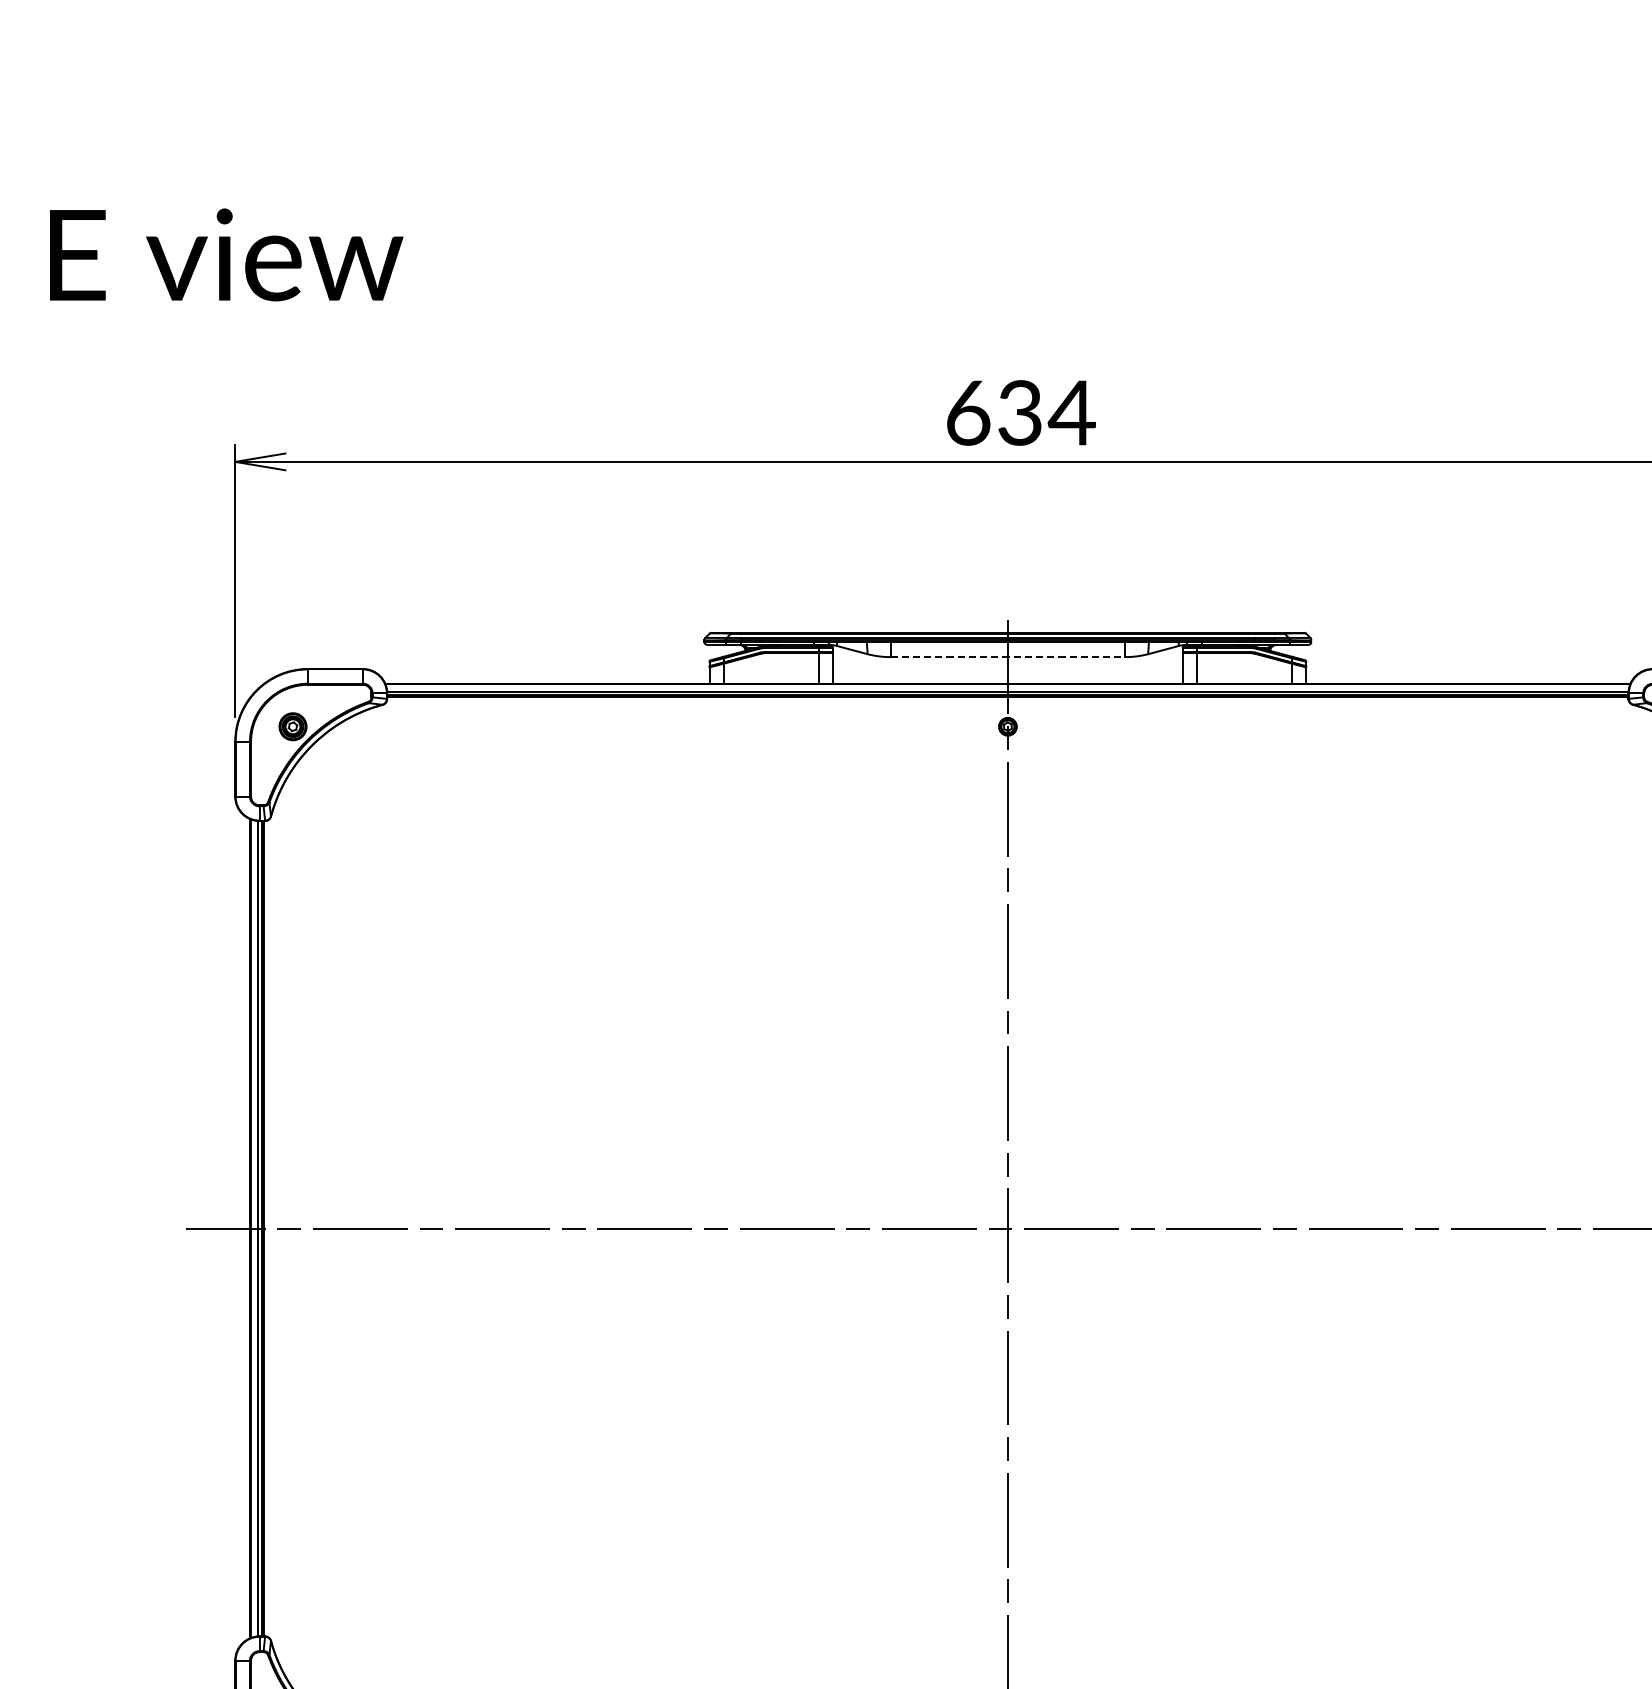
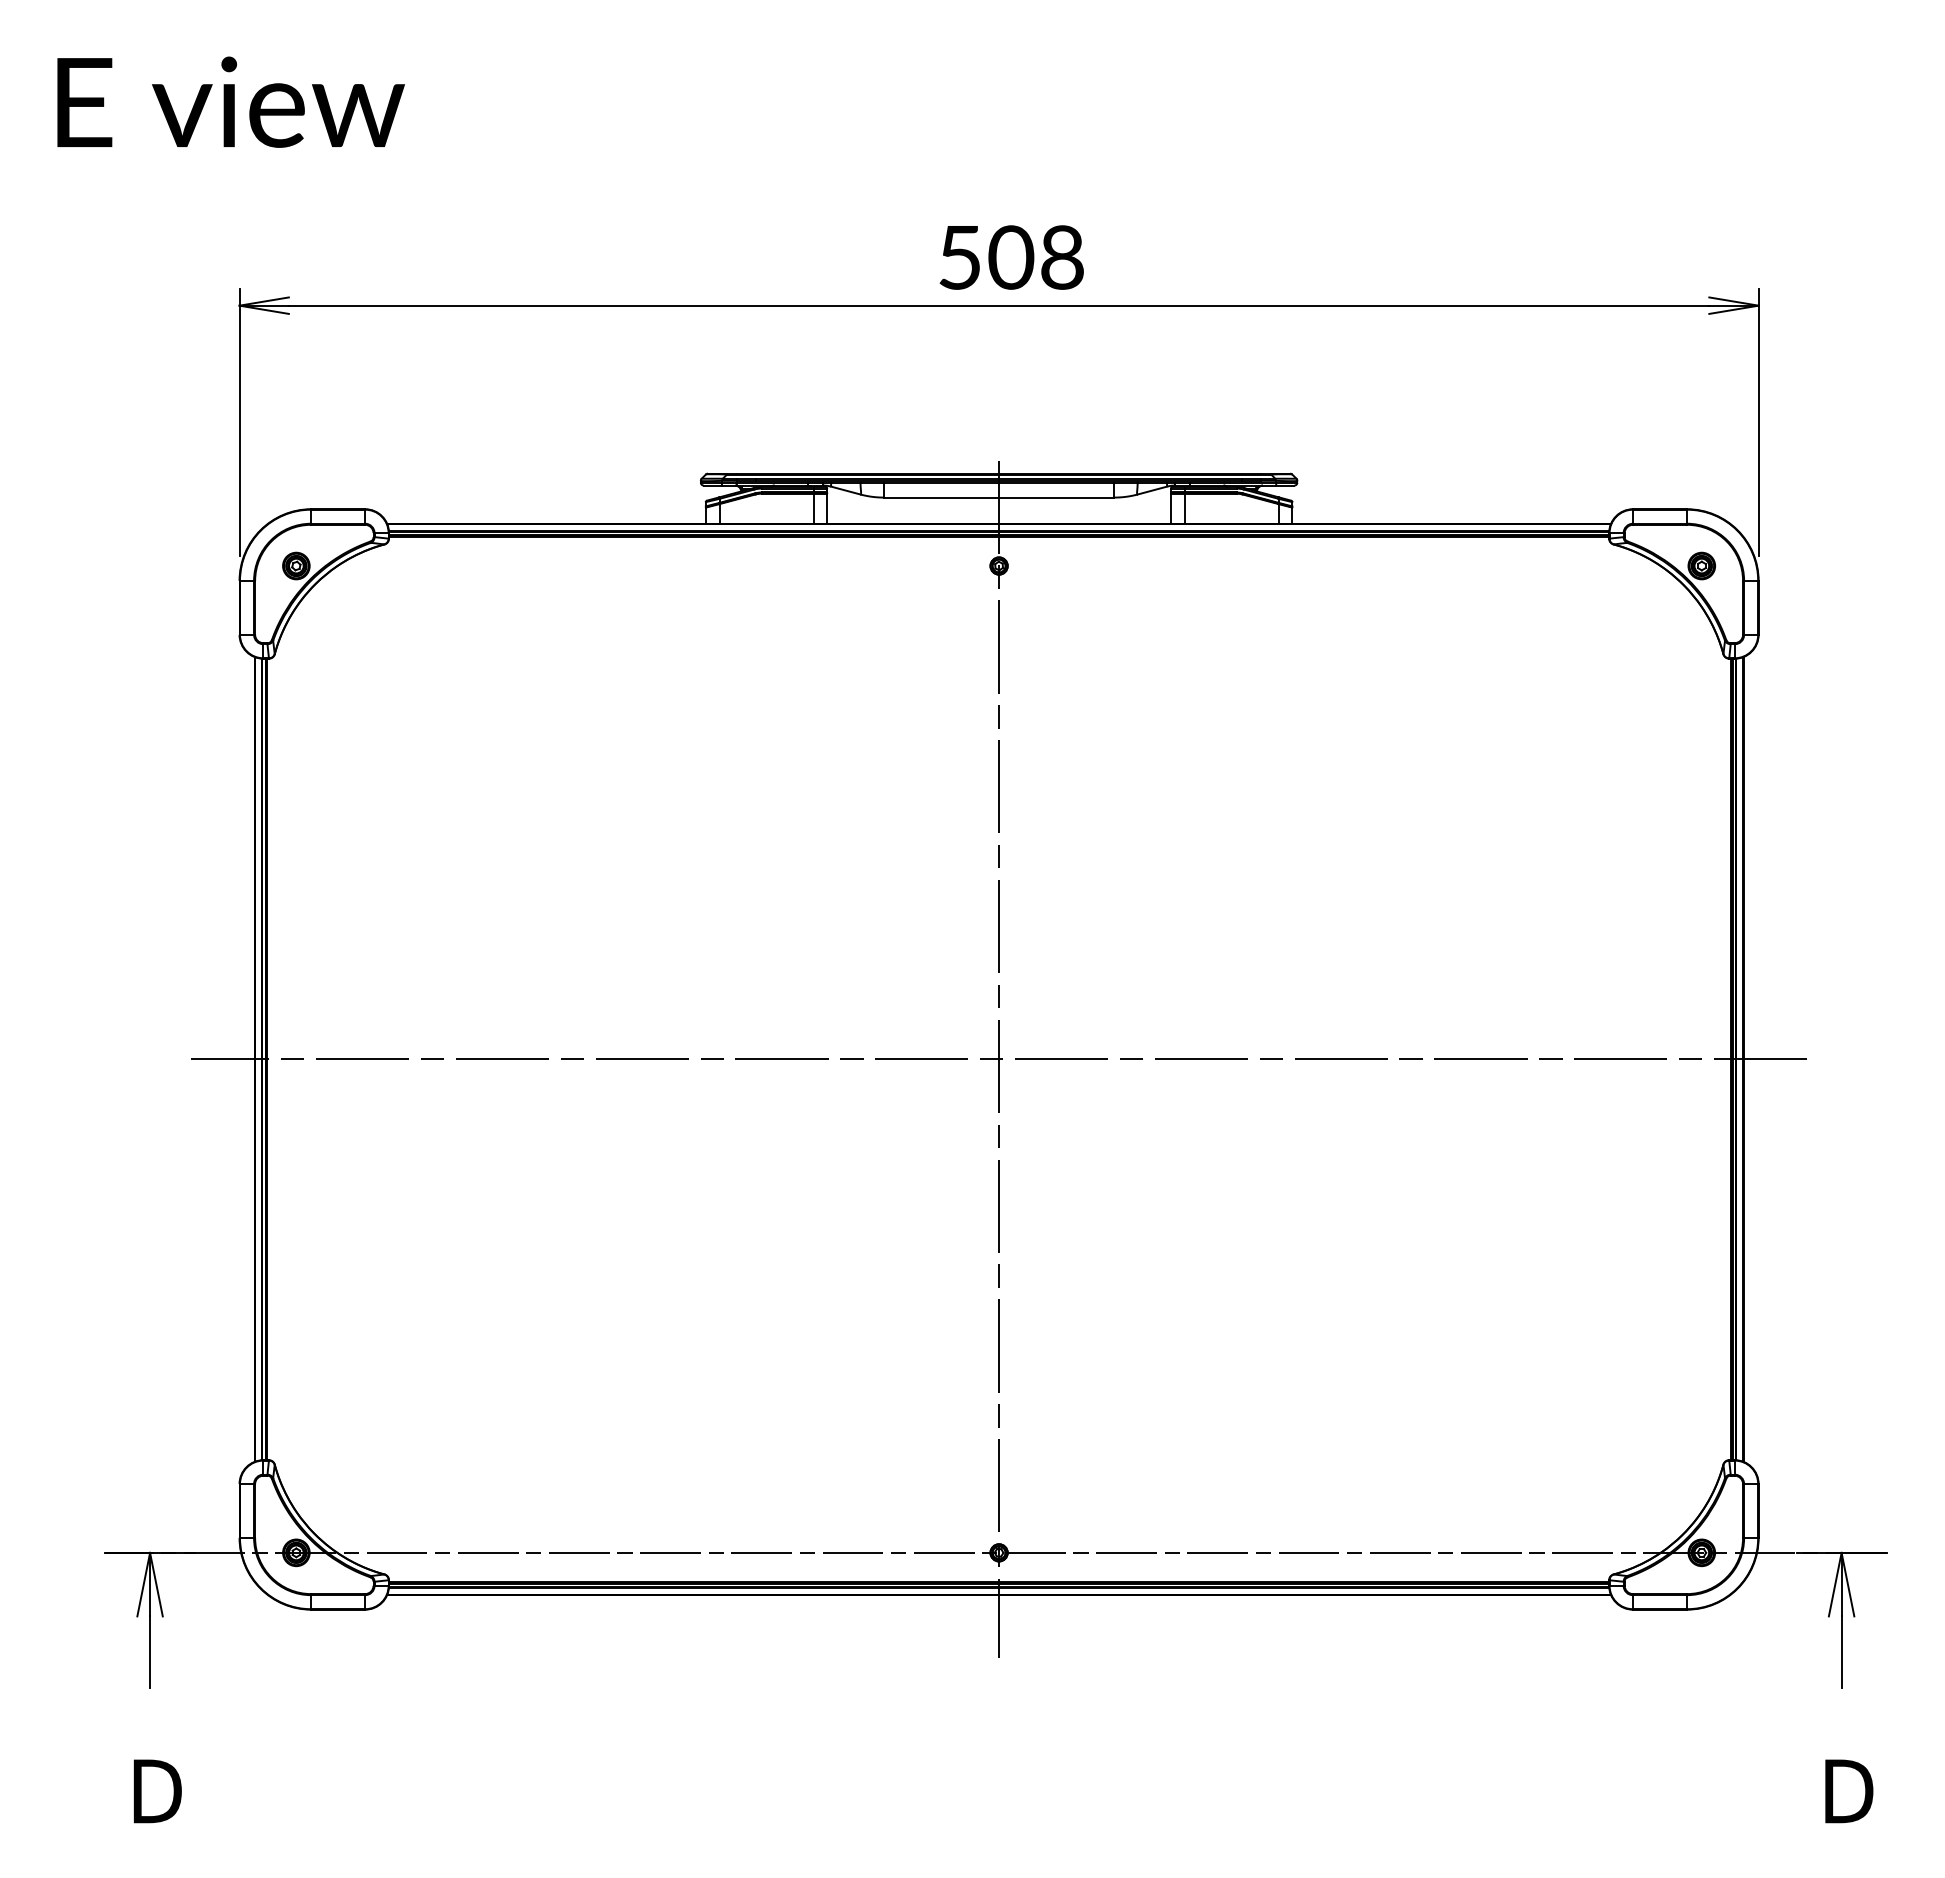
text: (1021, 412) -> (1012, 257), 634 -> 508
line: (1008, 657) -> (999, 497), dashed -> solid

